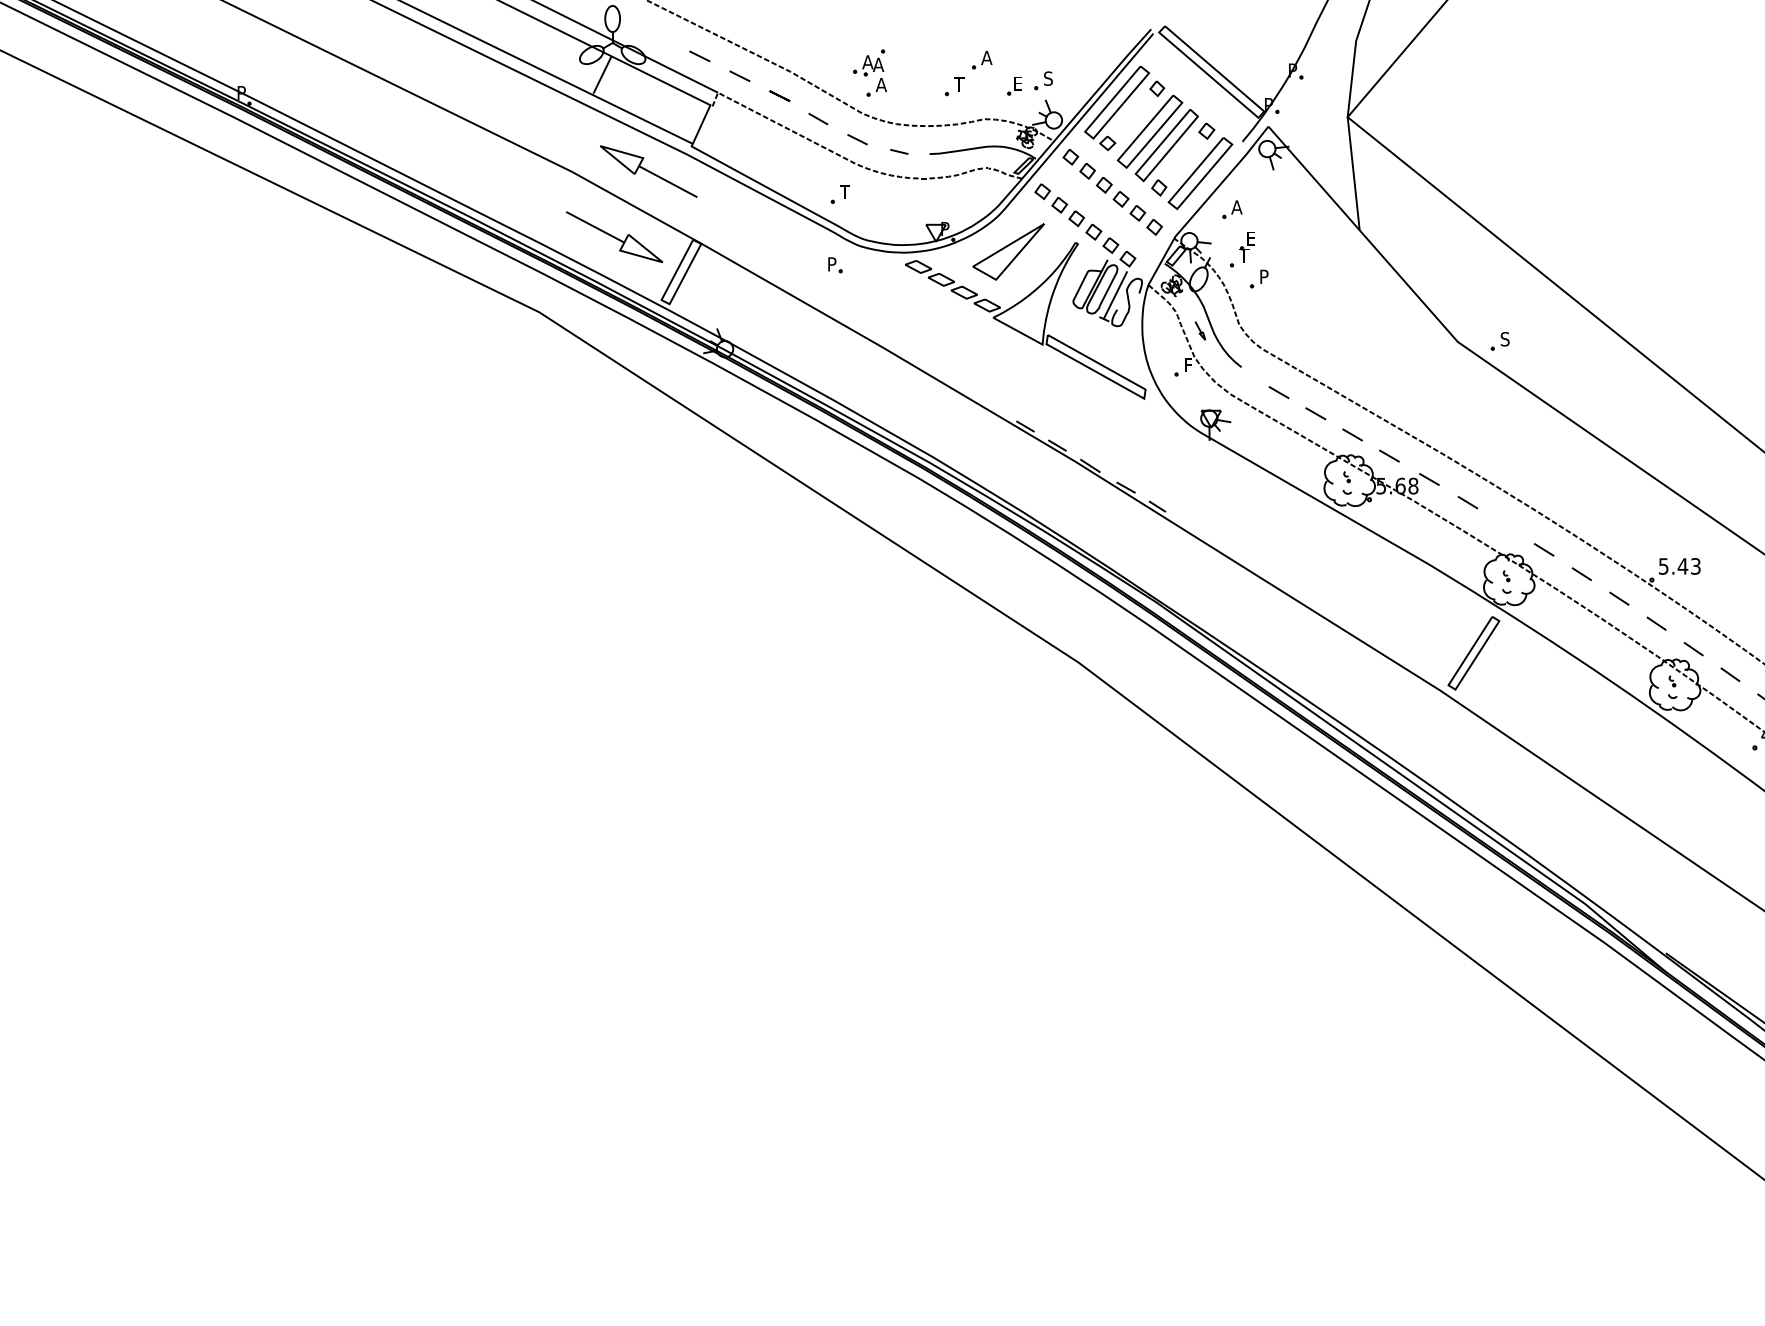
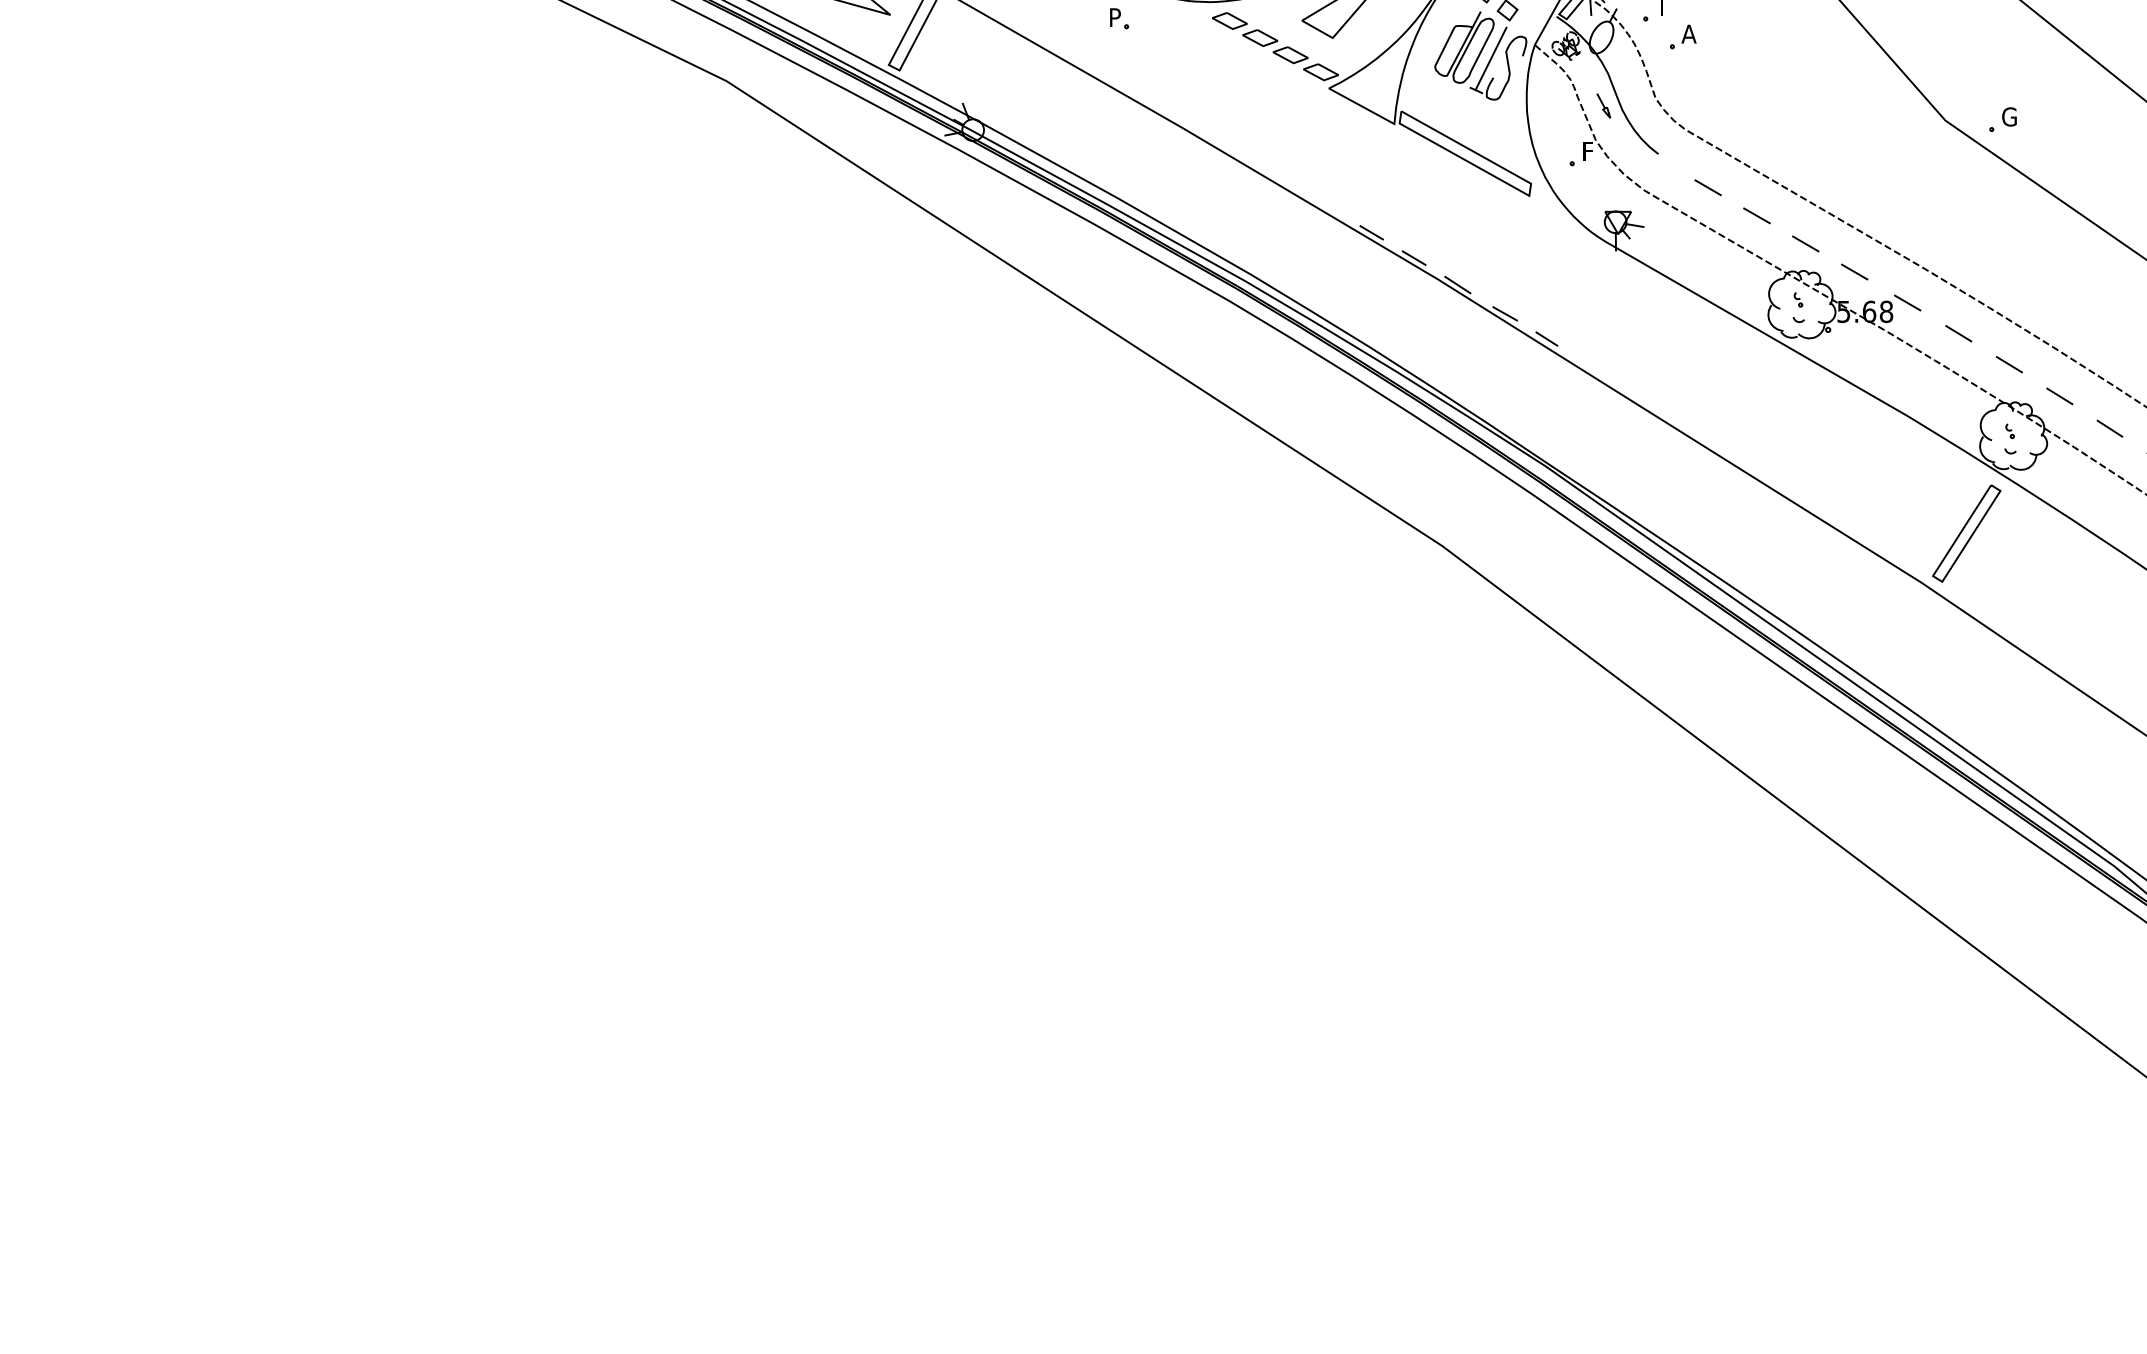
text: (1264, 276) -> (1688, 33), P -> A
text: (1505, 339) -> (2008, 117), S -> G
line: (1505, 525) -> (2008, 364), added

